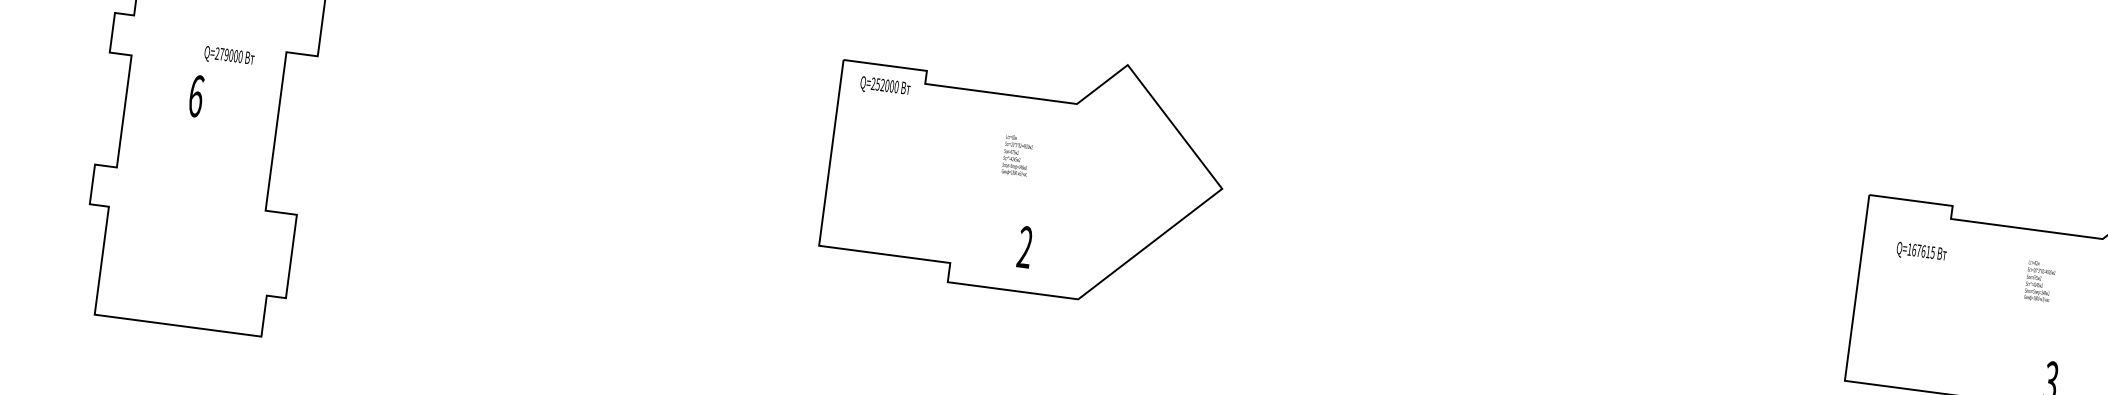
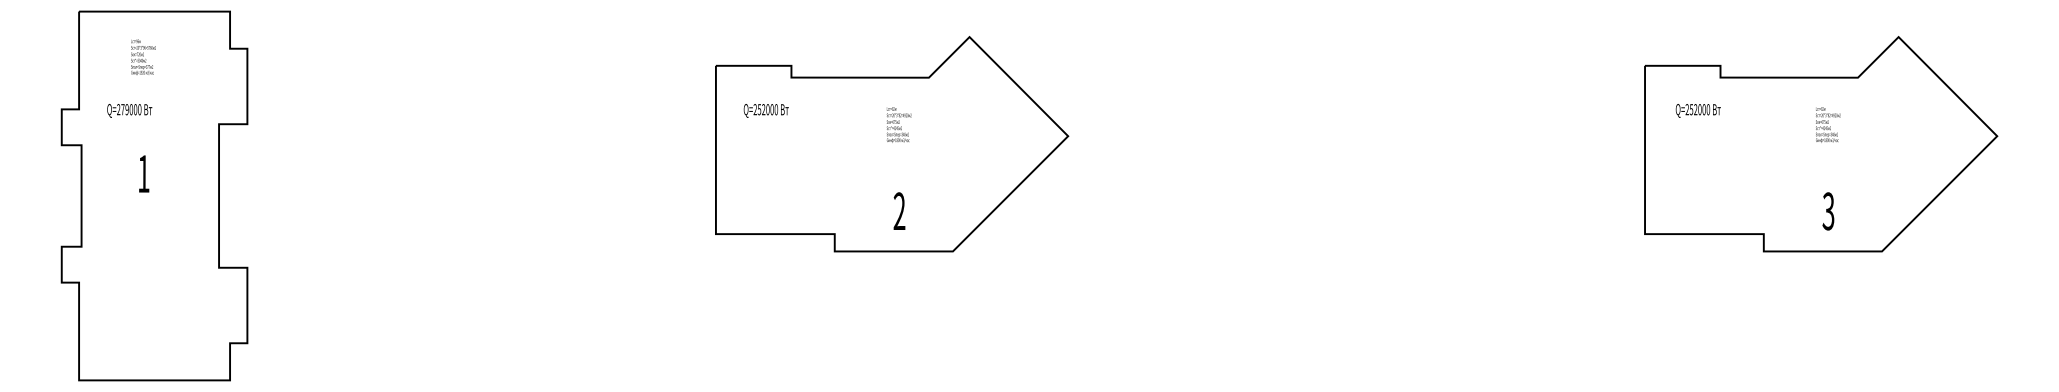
text: (229, 56) -> (129, 110), moved
text: (884, 86) -> (765, 110), moved
text: (195, 95) -> (143, 173), 6 -> 1
text: (1016, 155) -> (898, 124), moved
text: (1920, 250) -> (1697, 109), Q=167615 -> Q=252000
text: (2040, 281) -> (1828, 124), moved

